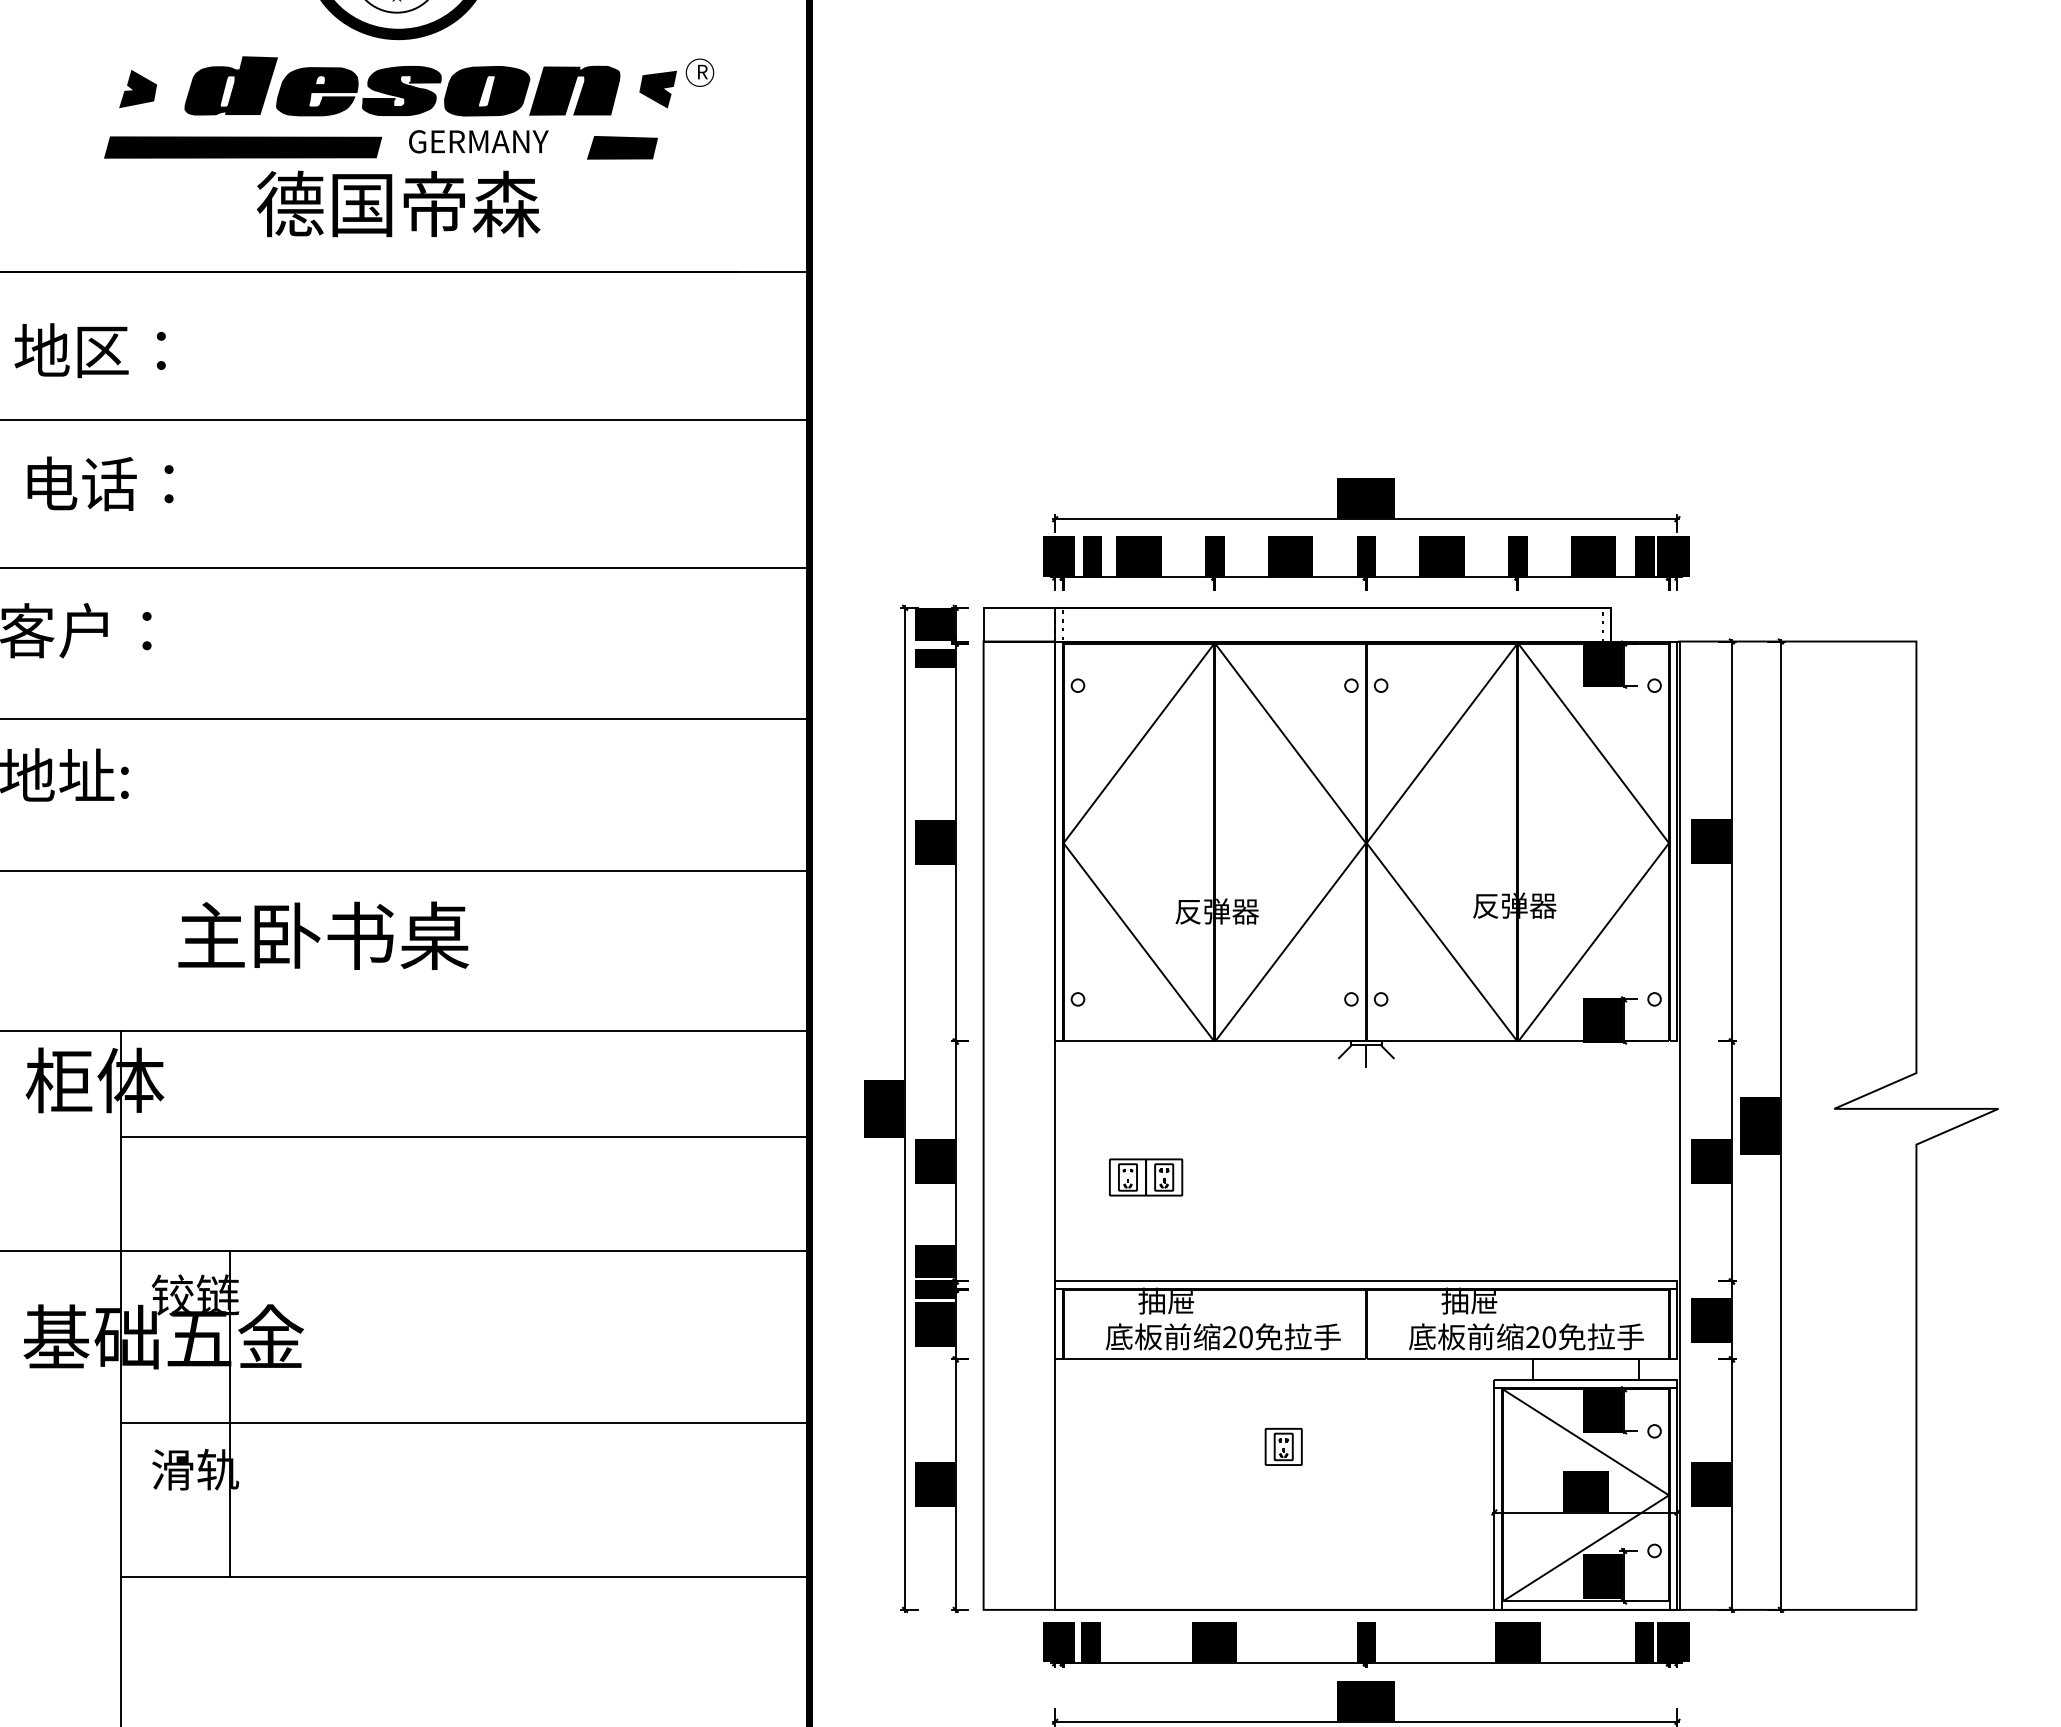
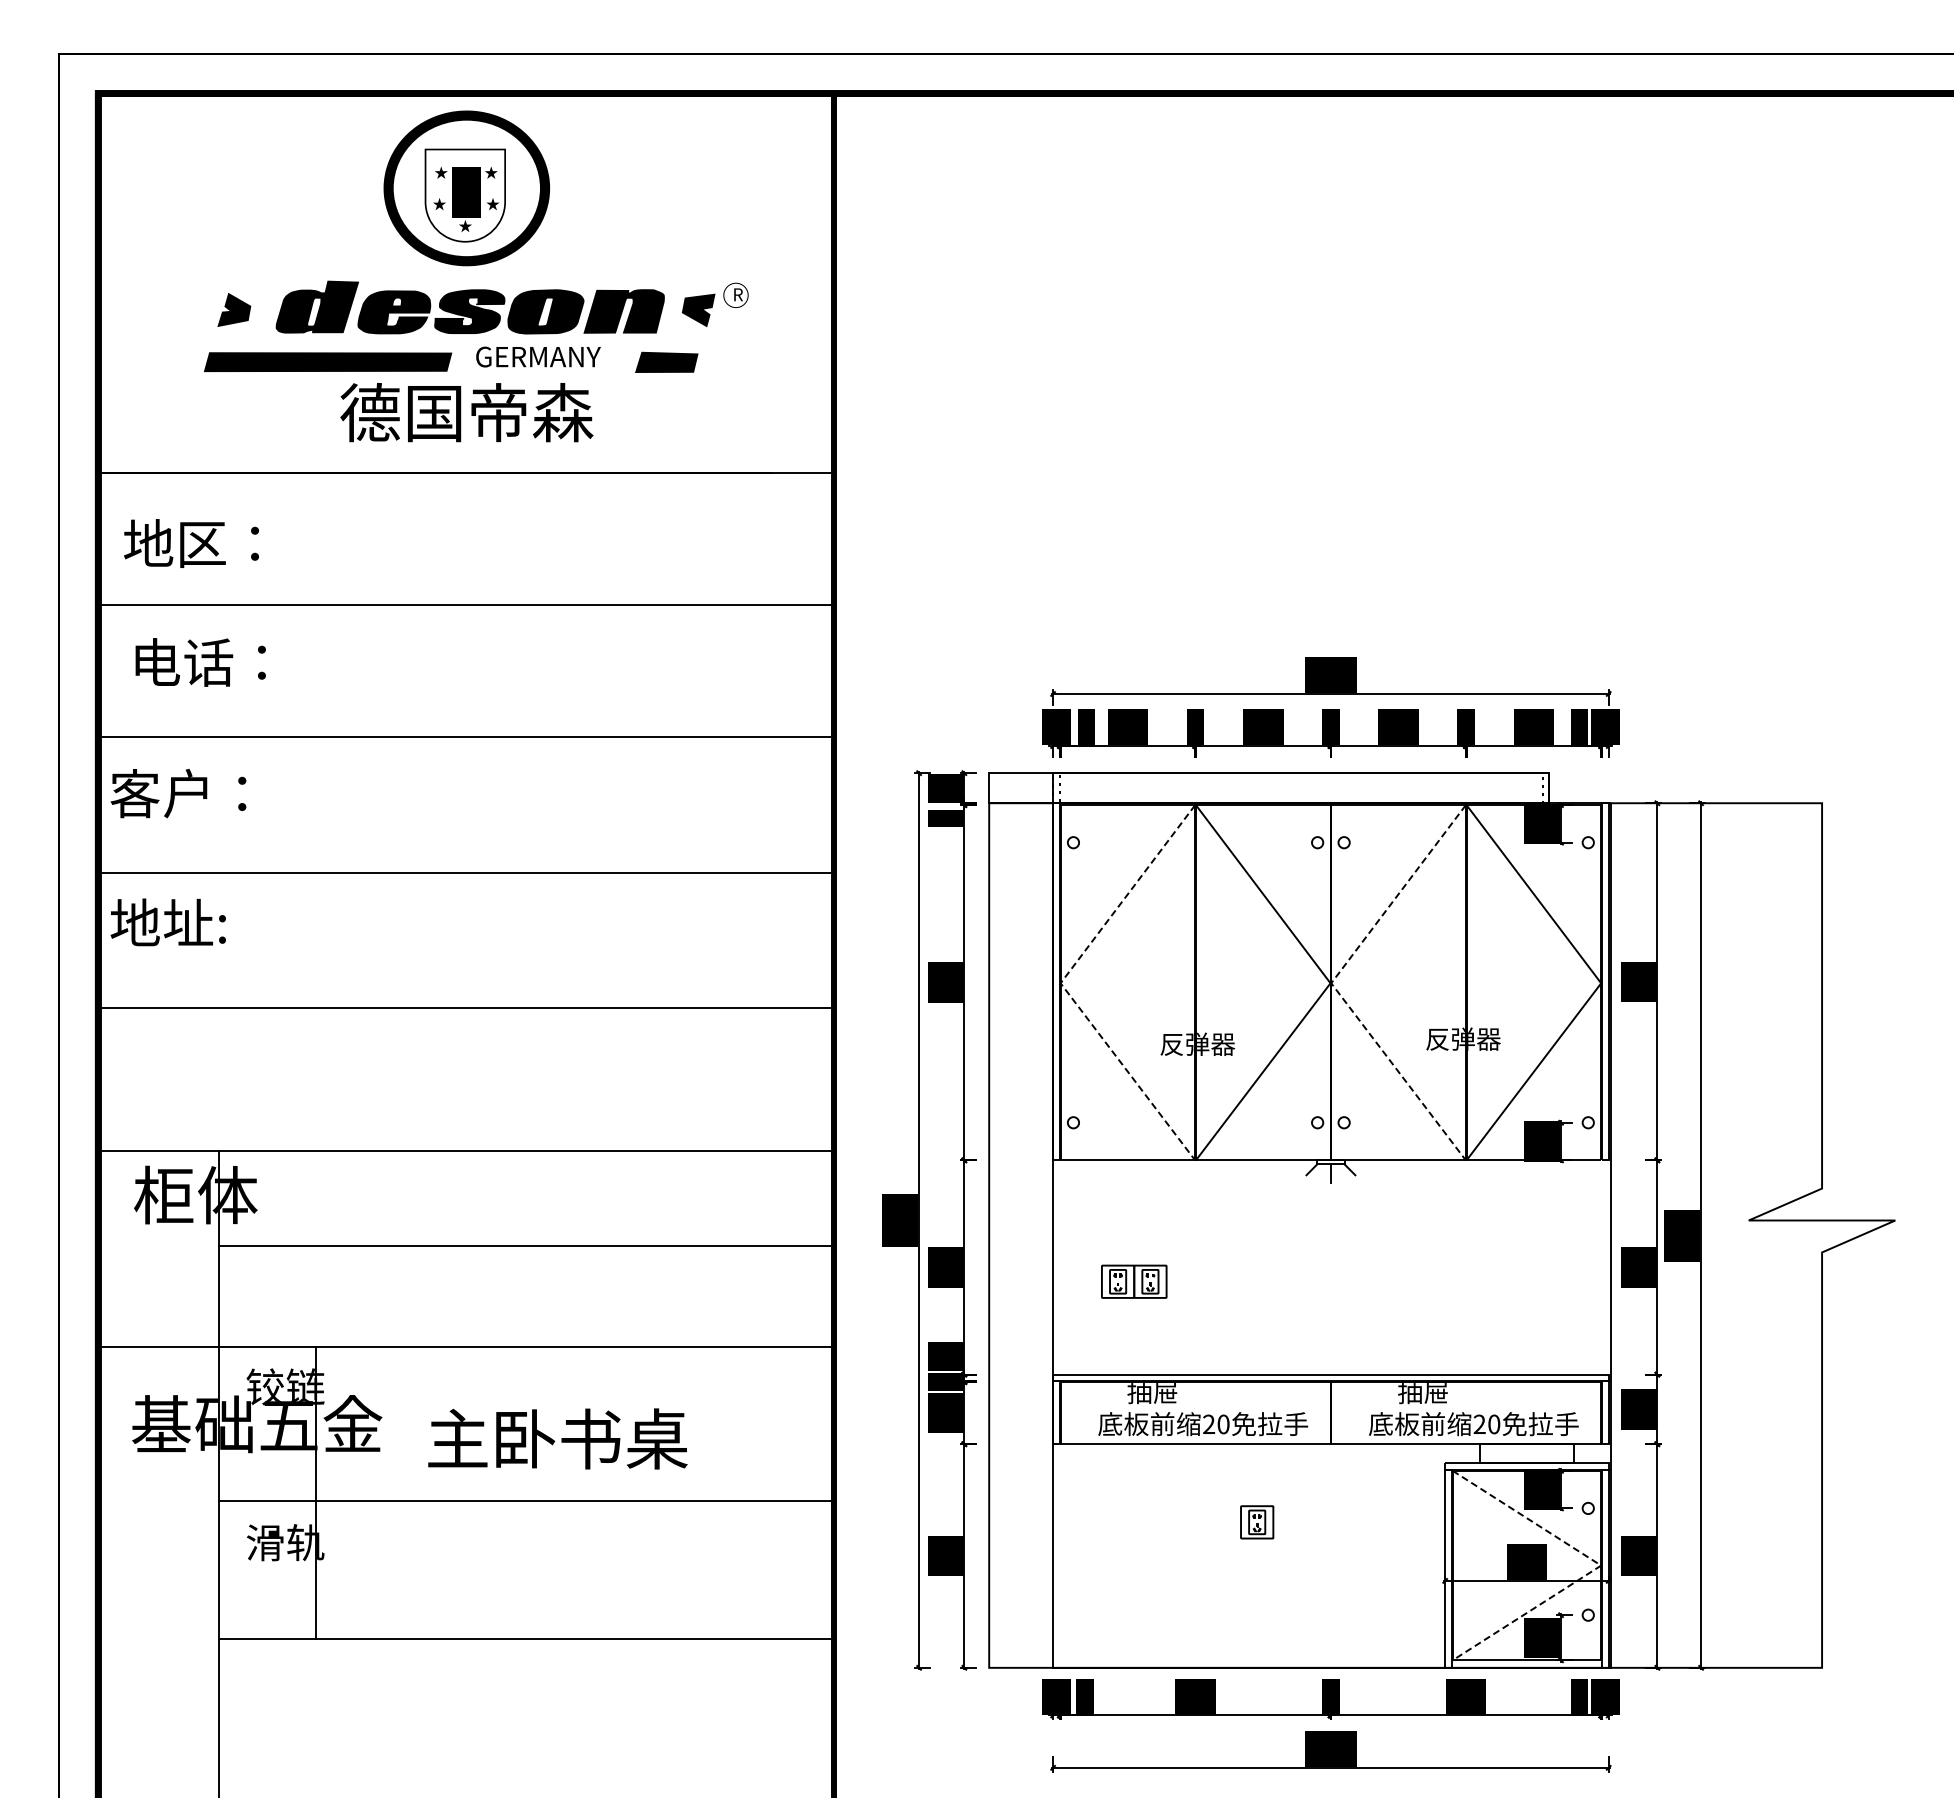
line: (1063, 843) -> (1060, 983), solid -> dashed
line: (1366, 843) -> (1331, 983), solid -> dashed
text: (323, 935) -> (557, 1438), moved
line: (1669, 1495) -> (1601, 1565), solid -> dashed

